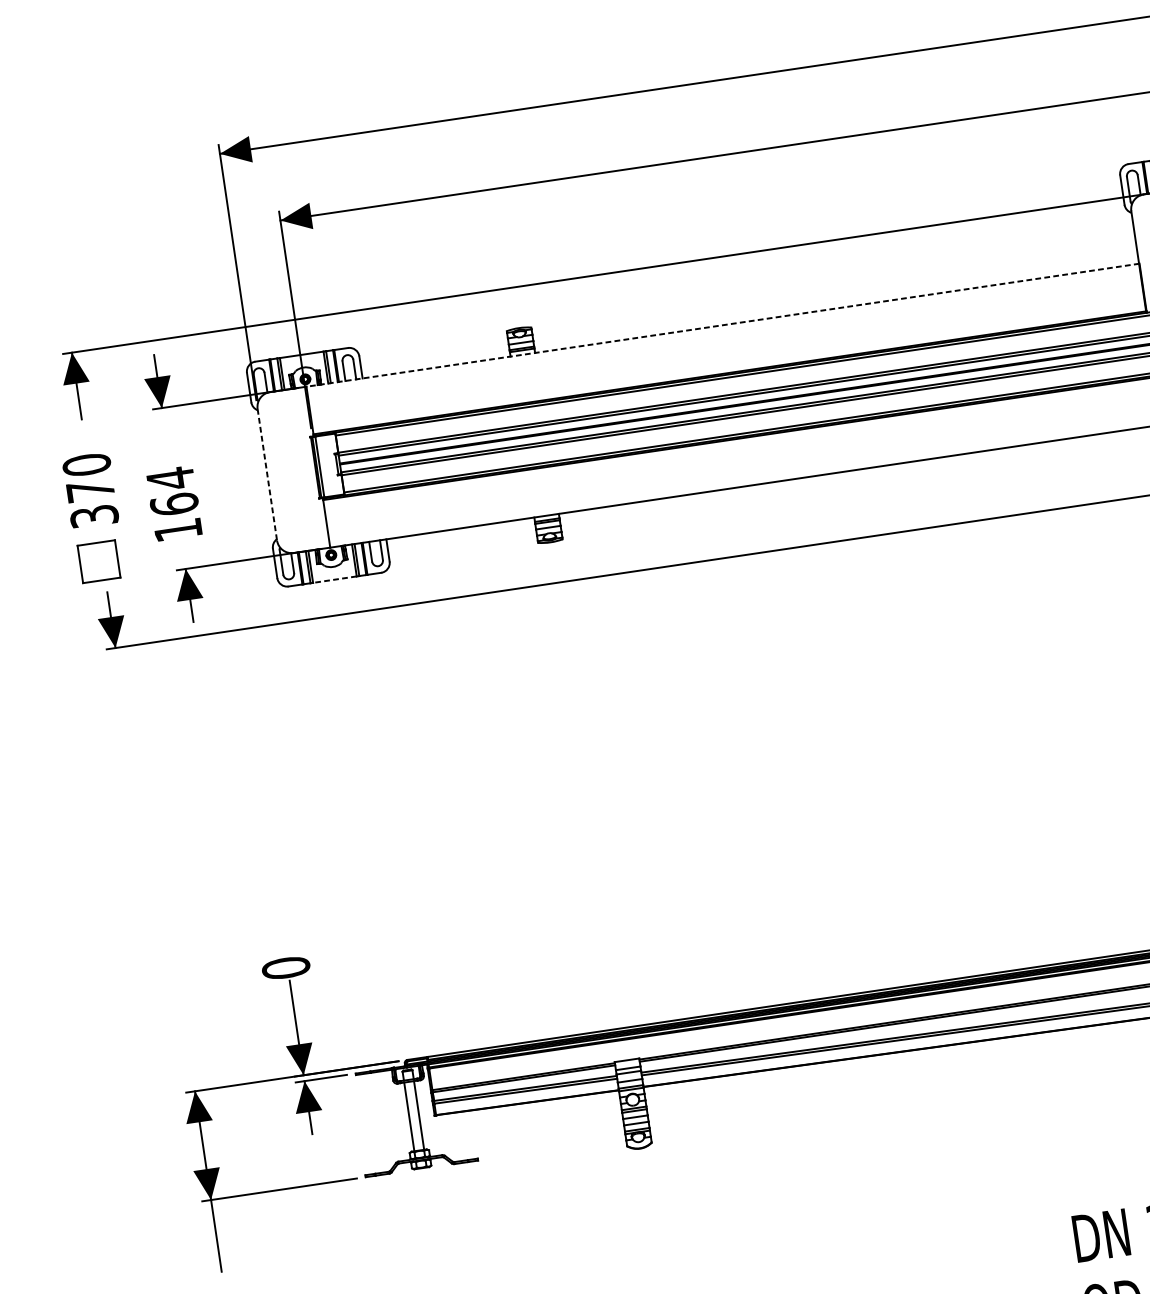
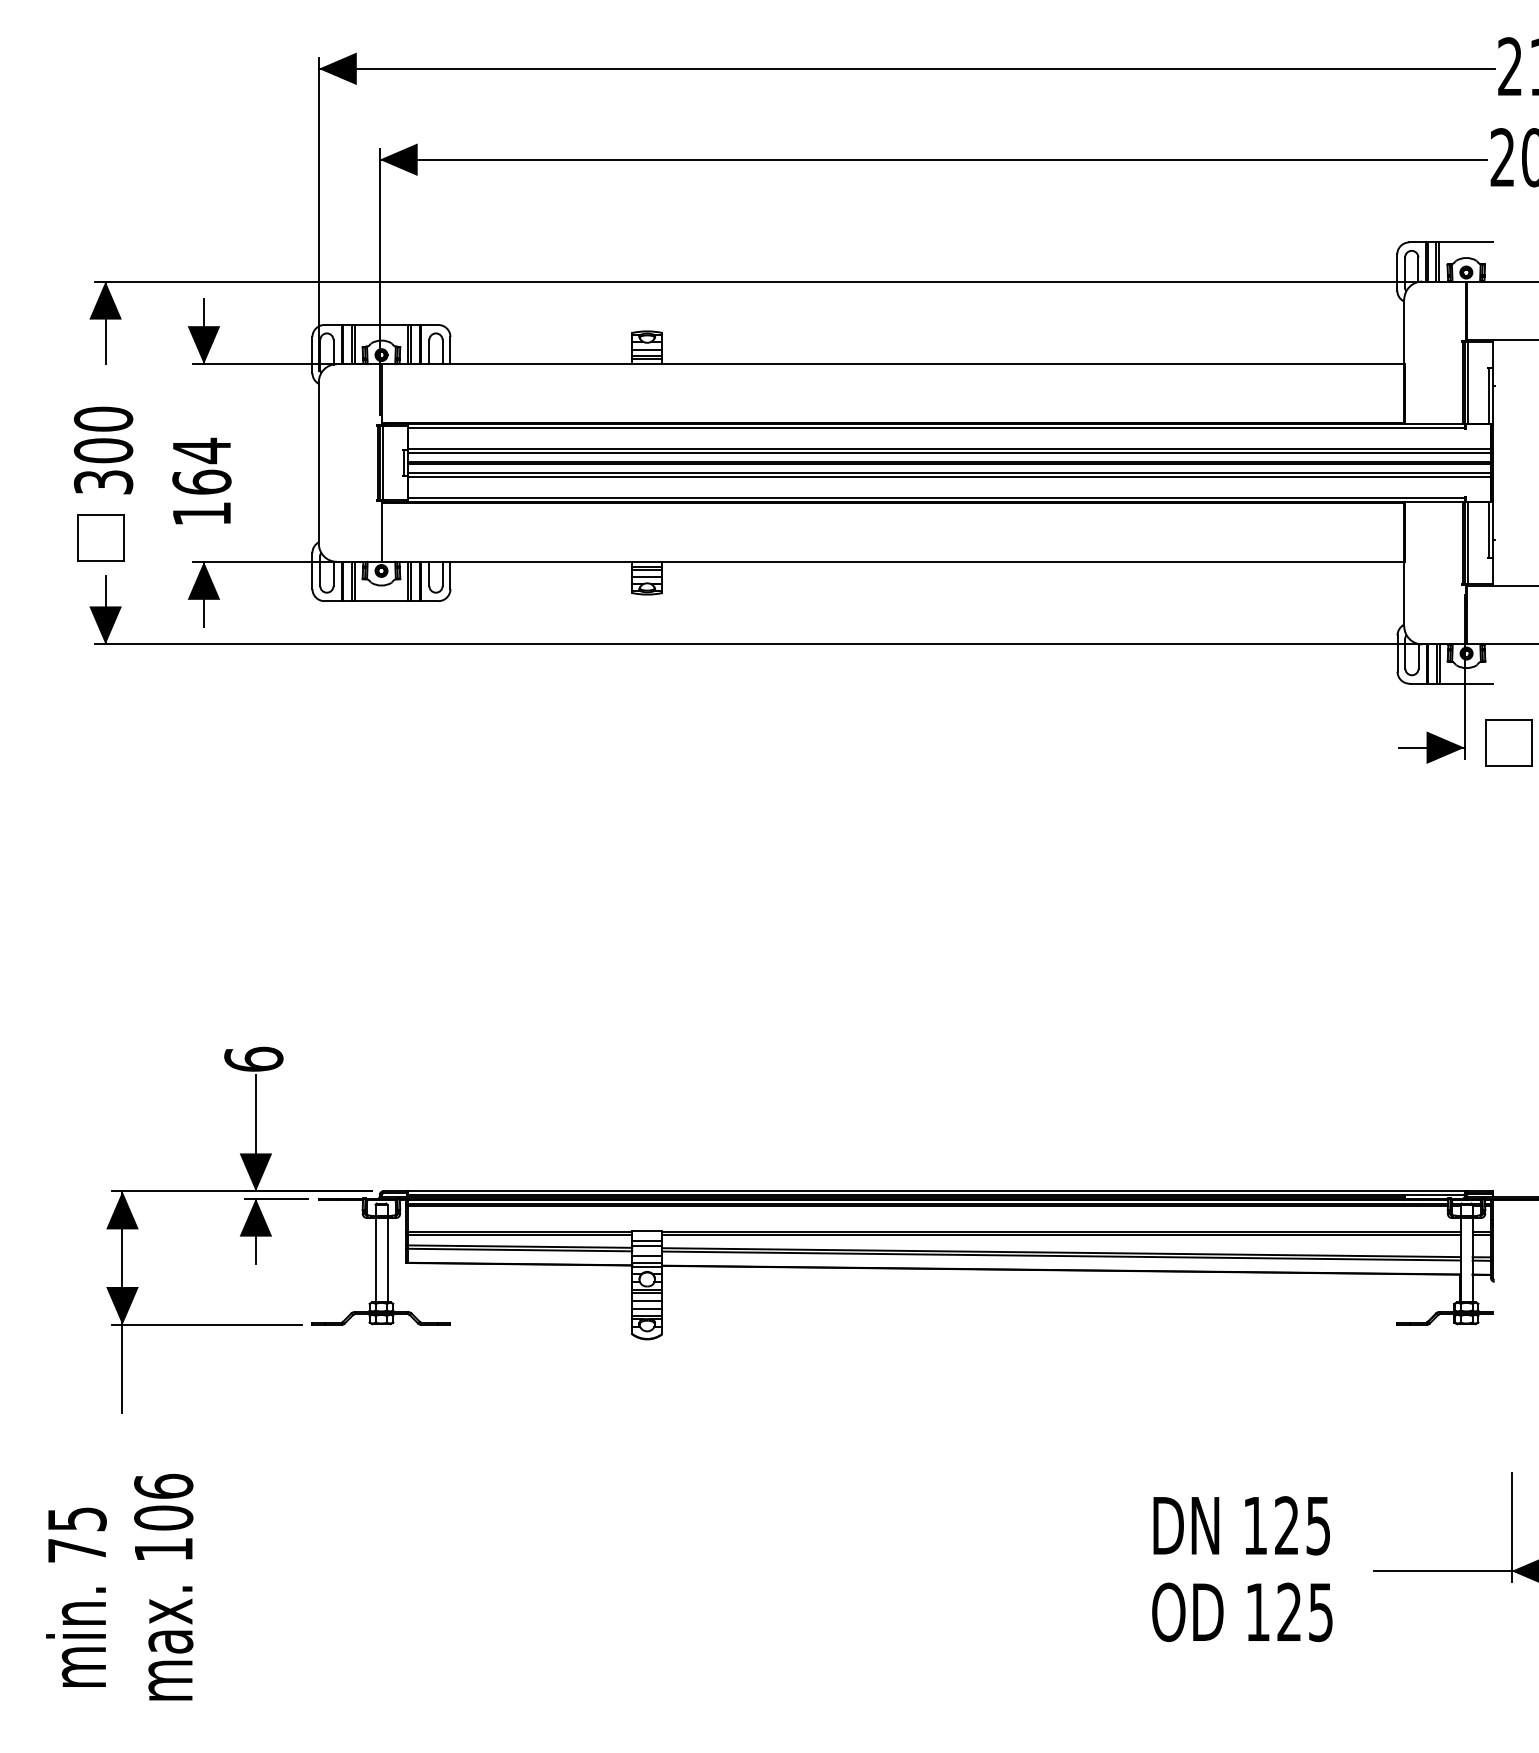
line: (723, 325) -> (893, 364), dashed -> solid
line: (267, 475) -> (318, 463), dashed -> solid
text: (90, 490) -> (103, 450), 370 -> 300
line: (334, 579) -> (381, 601), dashed -> solid
text: (285, 967) -> (253, 1058), 0 -> 6

